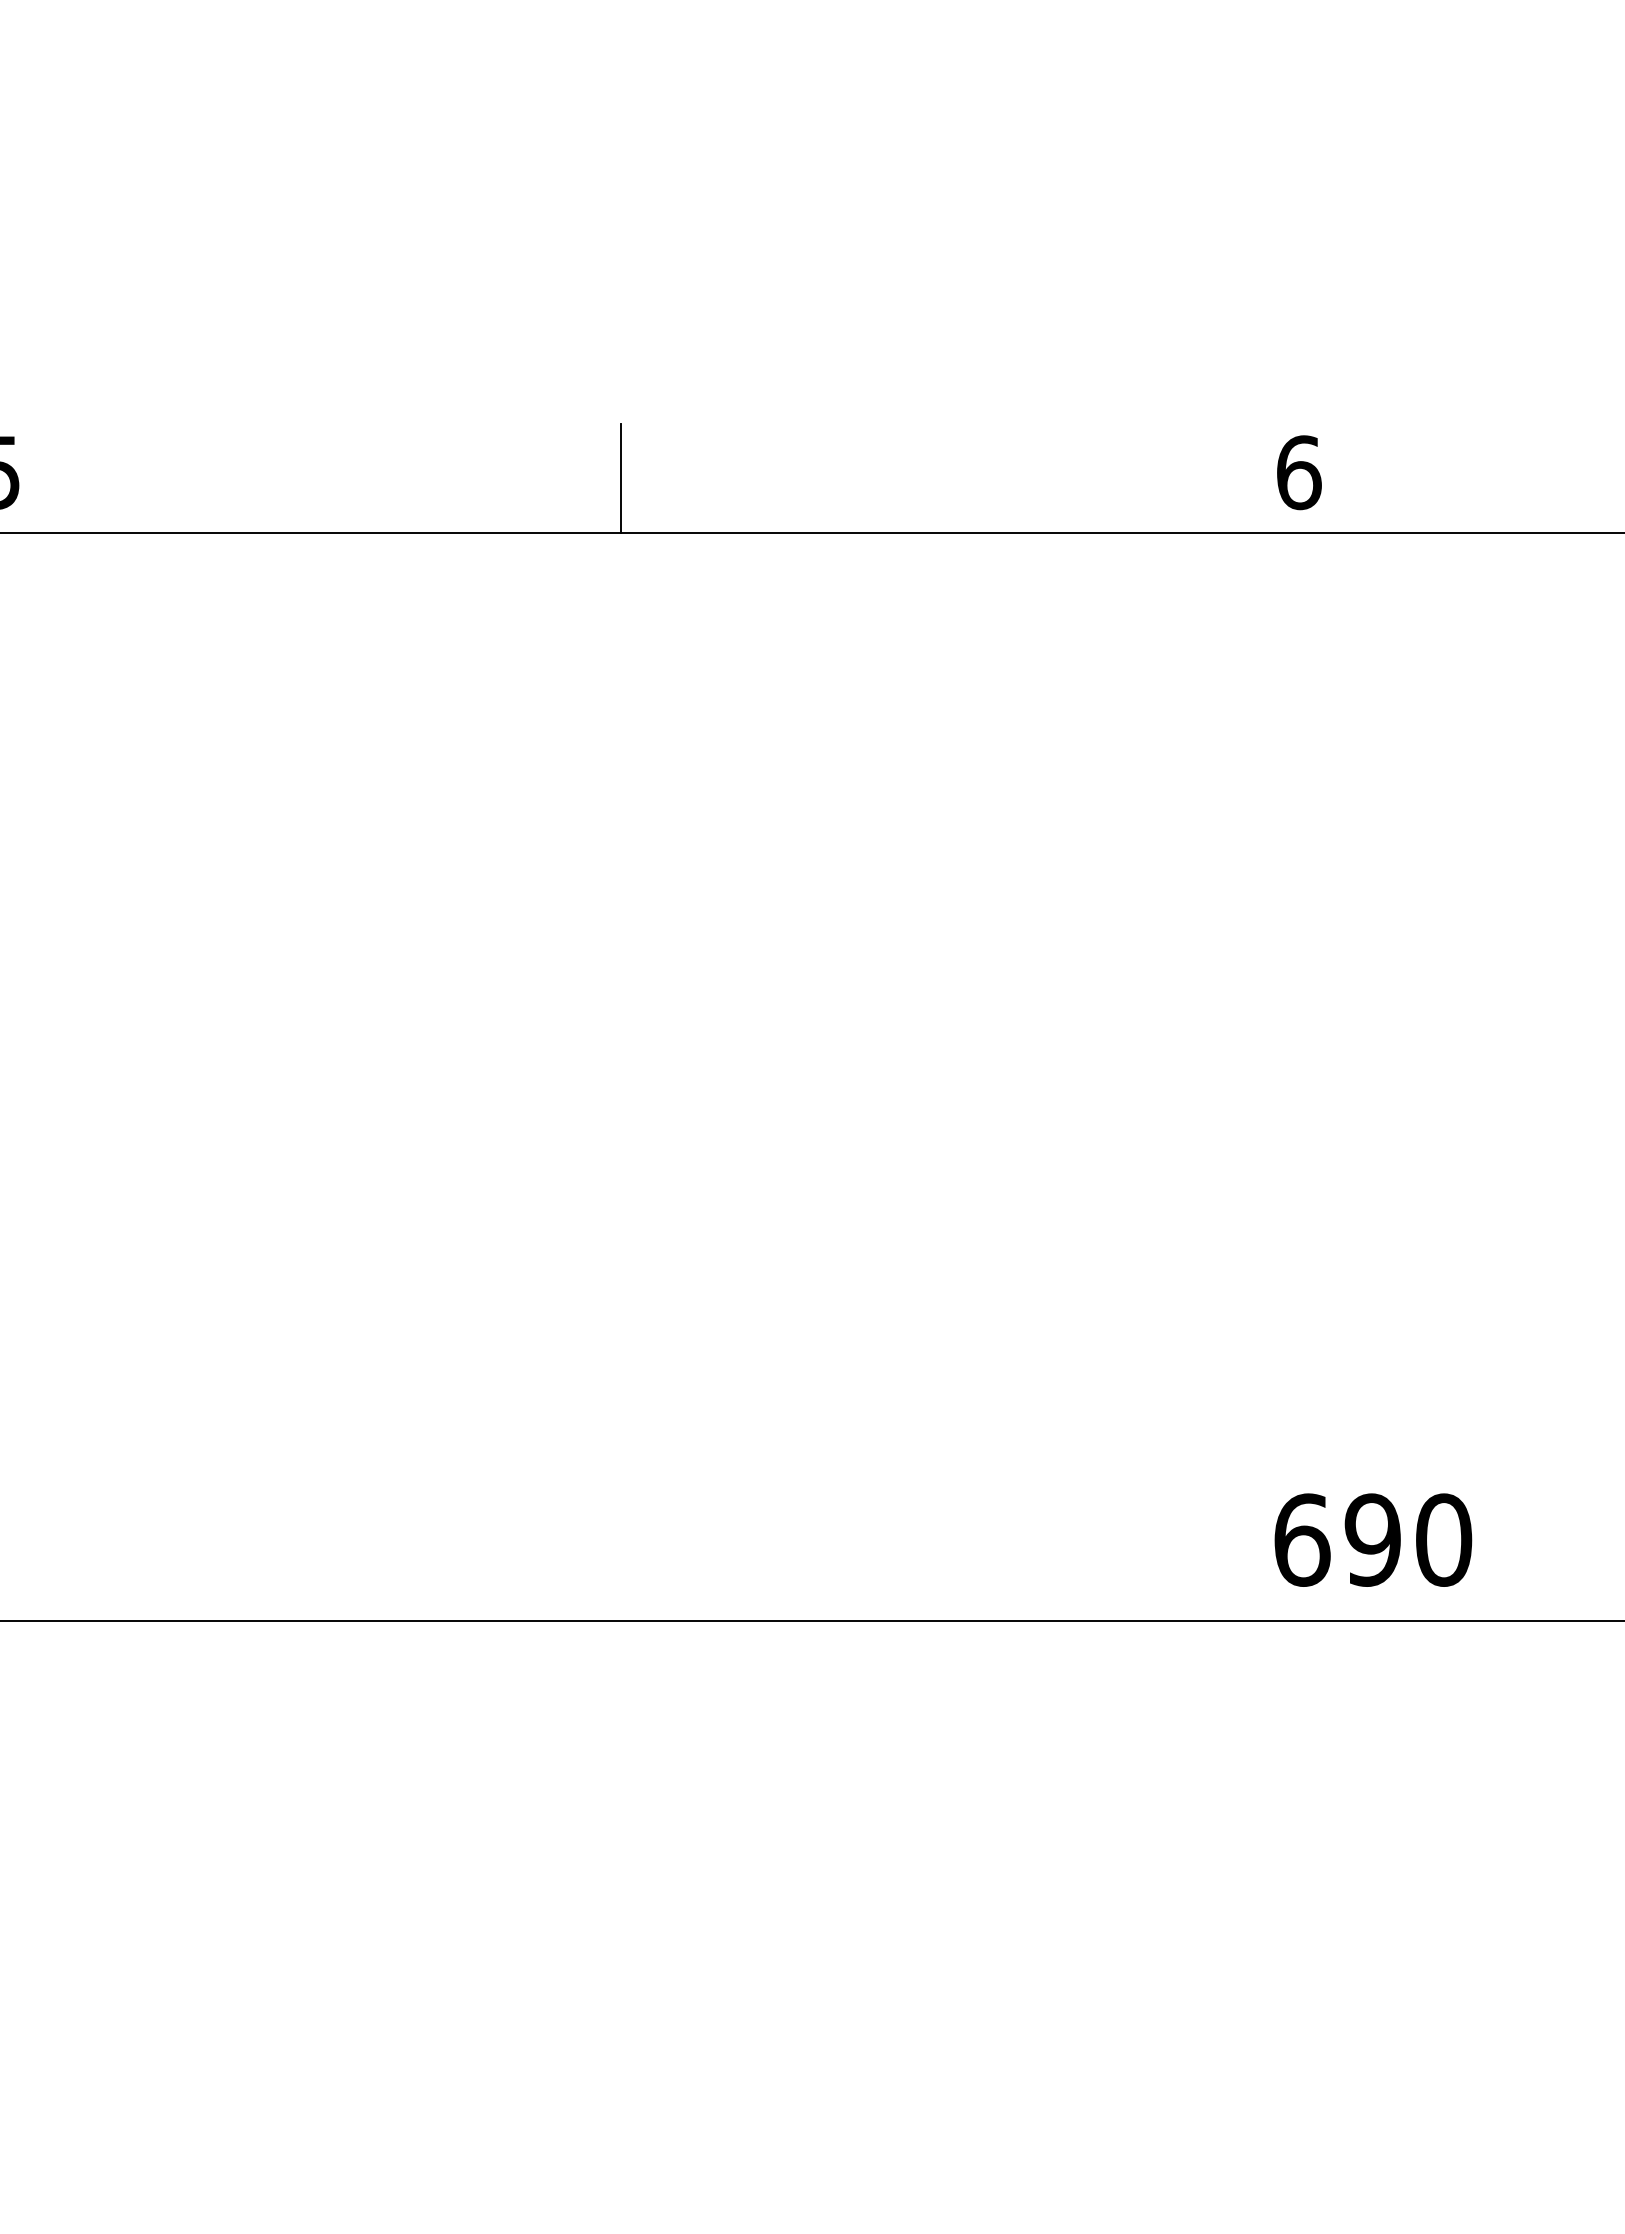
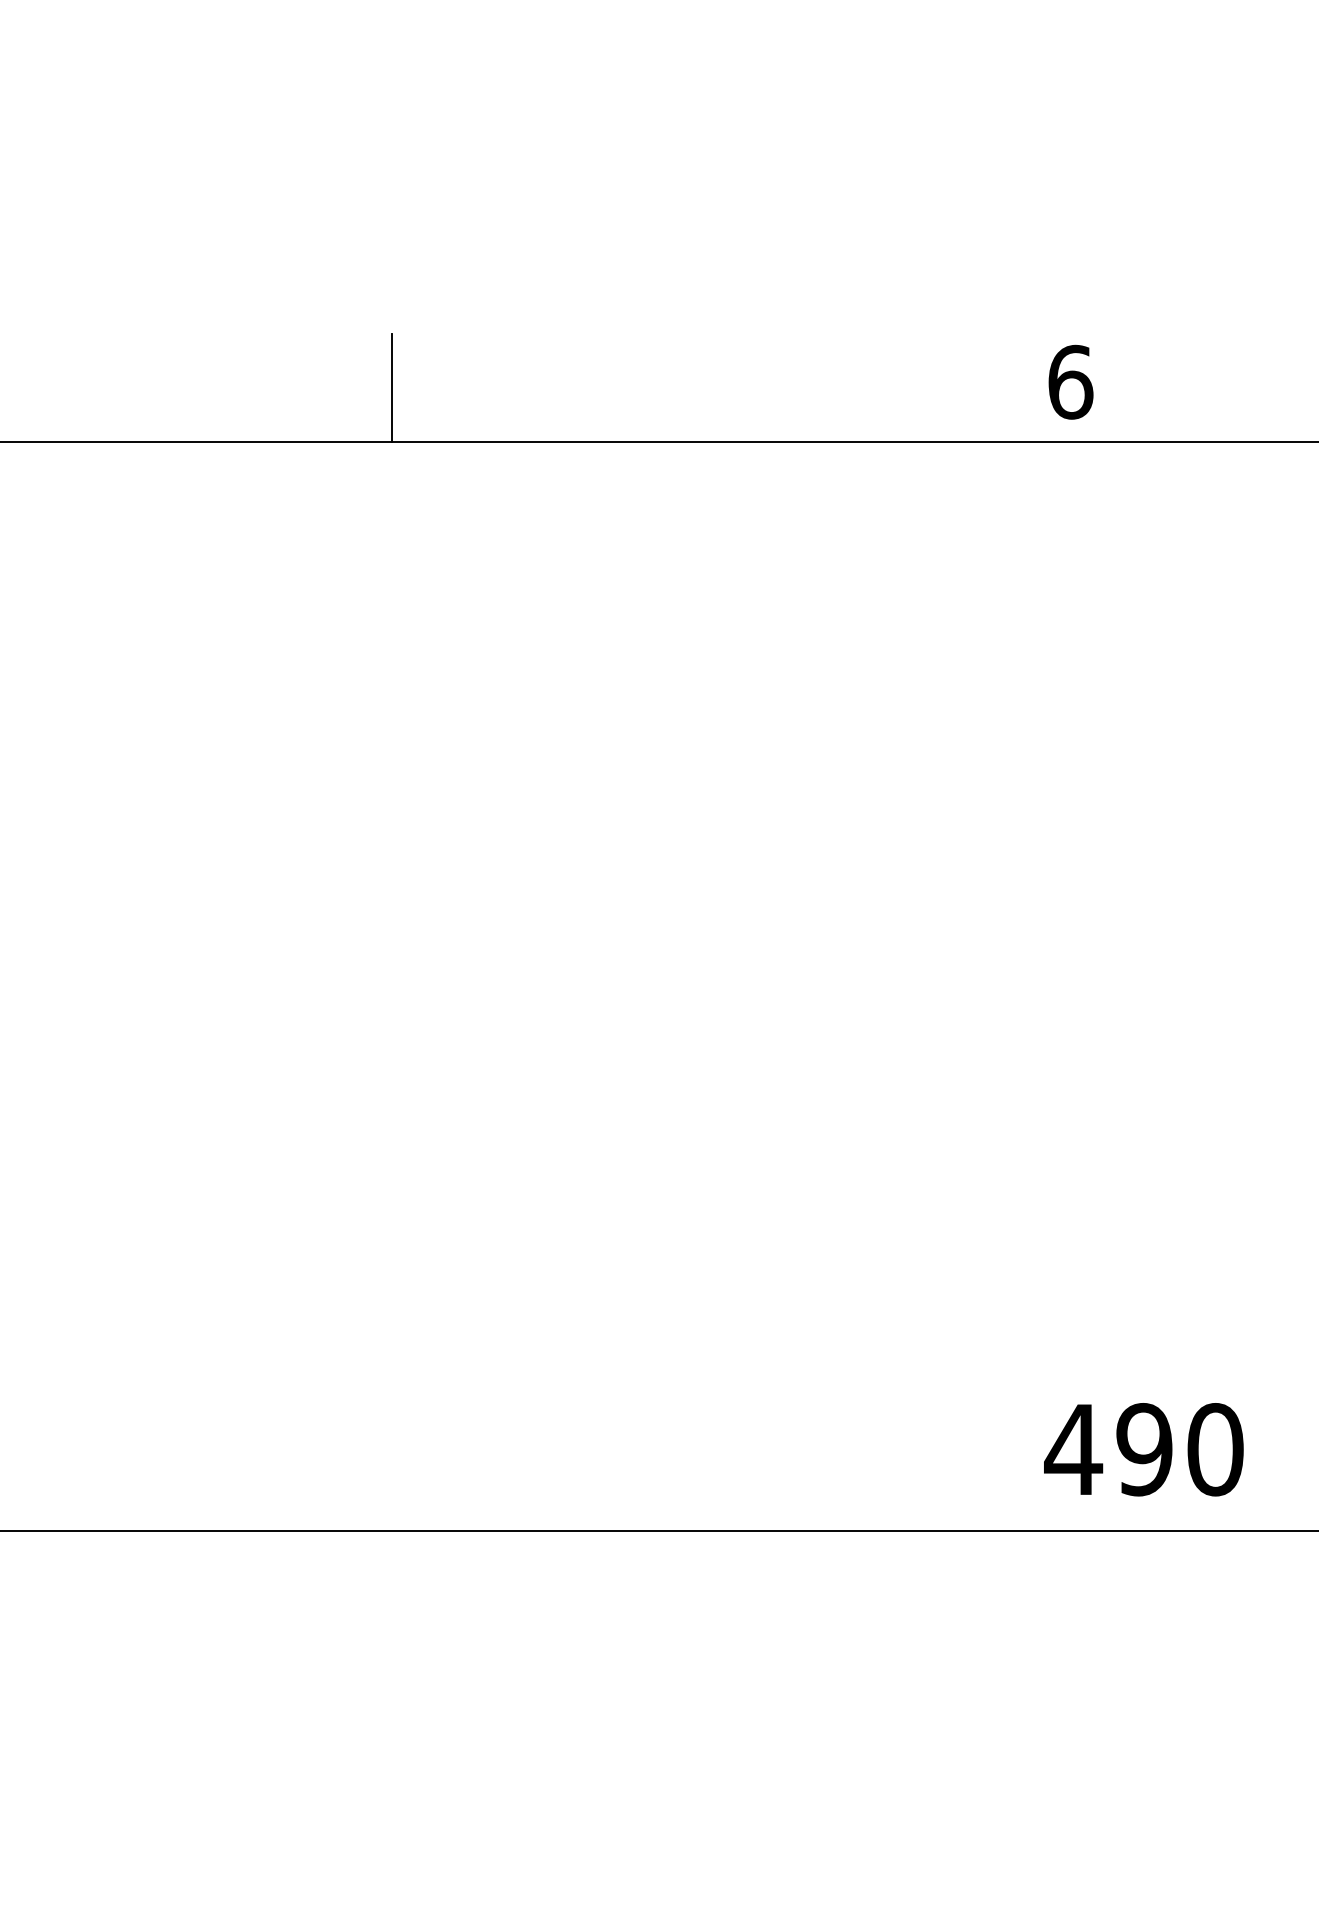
text: (1301, 1539) -> (1073, 1449), 690 -> 490

